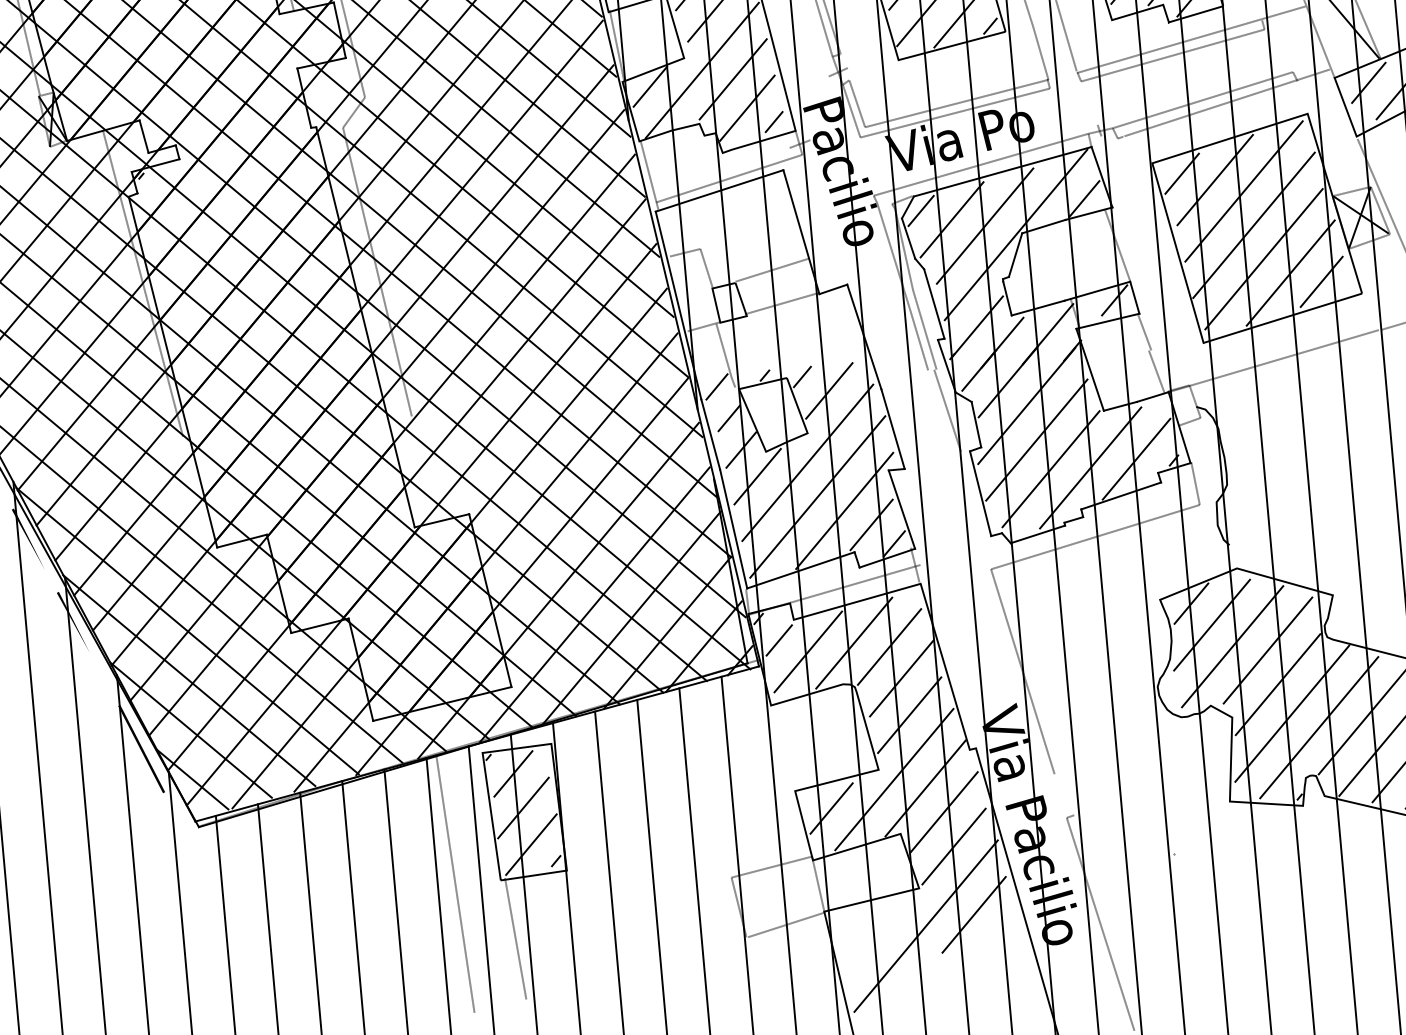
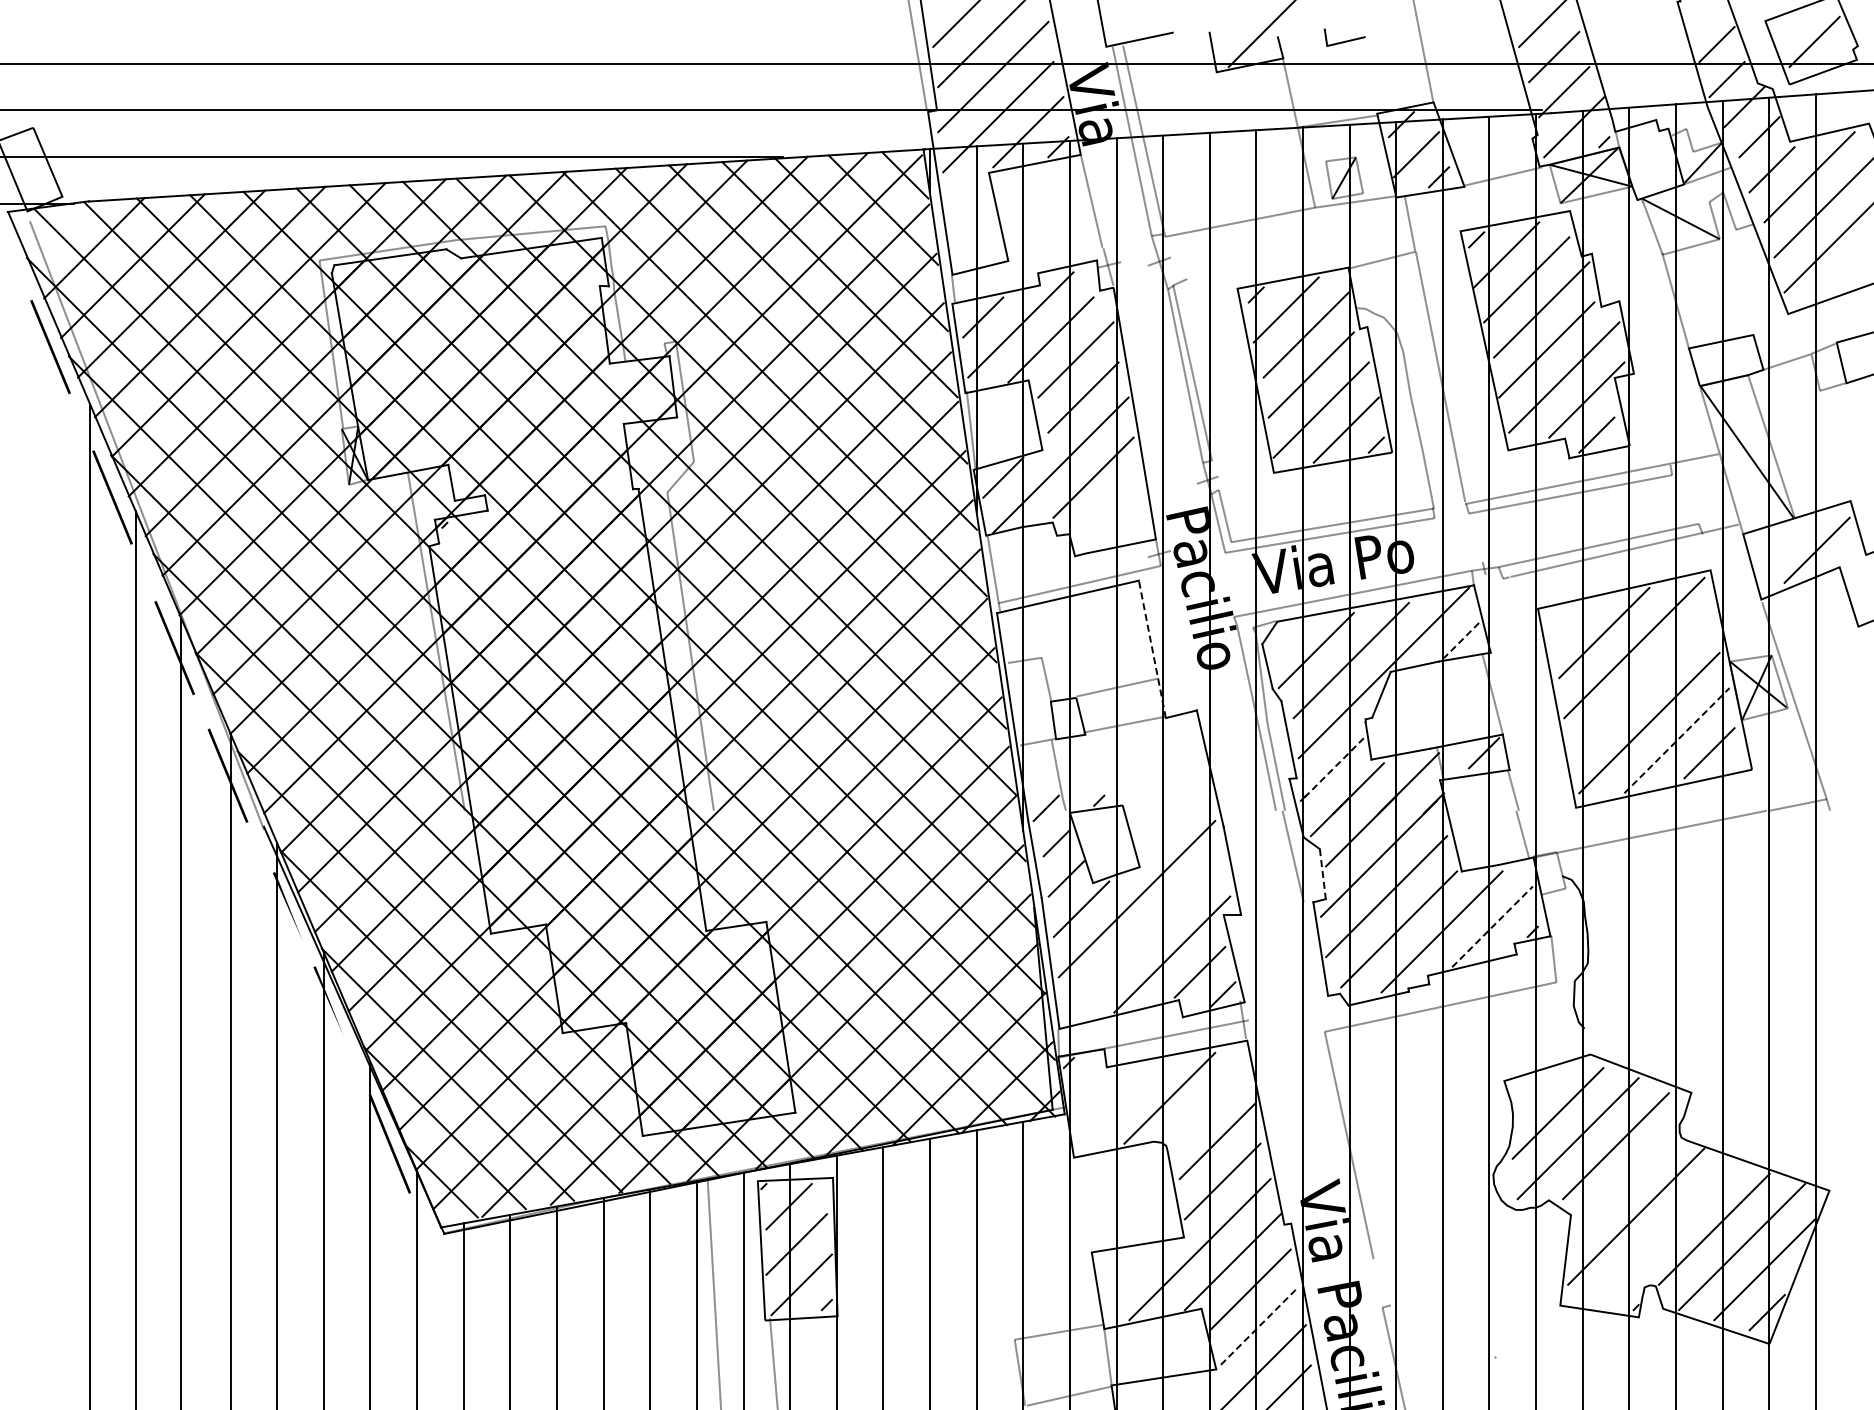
line: (1368, 82) -> (1779, 542), removed
line: (746, 107) -> (1105, 509), removed
line: (774, 121) -> (1133, 527), removed
line: (1182, 173) -> (1569, 622), removed
line: (1084, 198) -> (1461, 640), solid -> dashed
line: (920, 210) -> (1283, 637), removed
line: (1253, 225) -> (1641, 685), removed
line: (801, 231) -> (1152, 648), solid -> dashed
line: (1291, 272) -> (1677, 740), solid -> dashed
line: (977, 326) -> (1333, 768), solid -> dashed
line: (802, 376) -> (1139, 805), removed
line: (828, 390) -> (1166, 823), removed
line: (976, 425) -> (1322, 874), solid -> dashed
line: (1136, 458) -> (1492, 926), solid -> dashed
line: (817, 496) -> (1144, 936), removed
line: (1191, 603) -> (1537, 1088), removed
line: (779, 640) -> (1089, 1088), removed
line: (889, 646) -> (1207, 1105), removed
line: (808, 652) -> (1119, 1103), removed
line: (1277, 684) -> (1623, 1183), removed
line: (1318, 726) -> (1663, 1233), removed
line: (831, 808) -> (1129, 1274), removed
line: (953, 847) -> (1257, 1328), solid -> dashed

